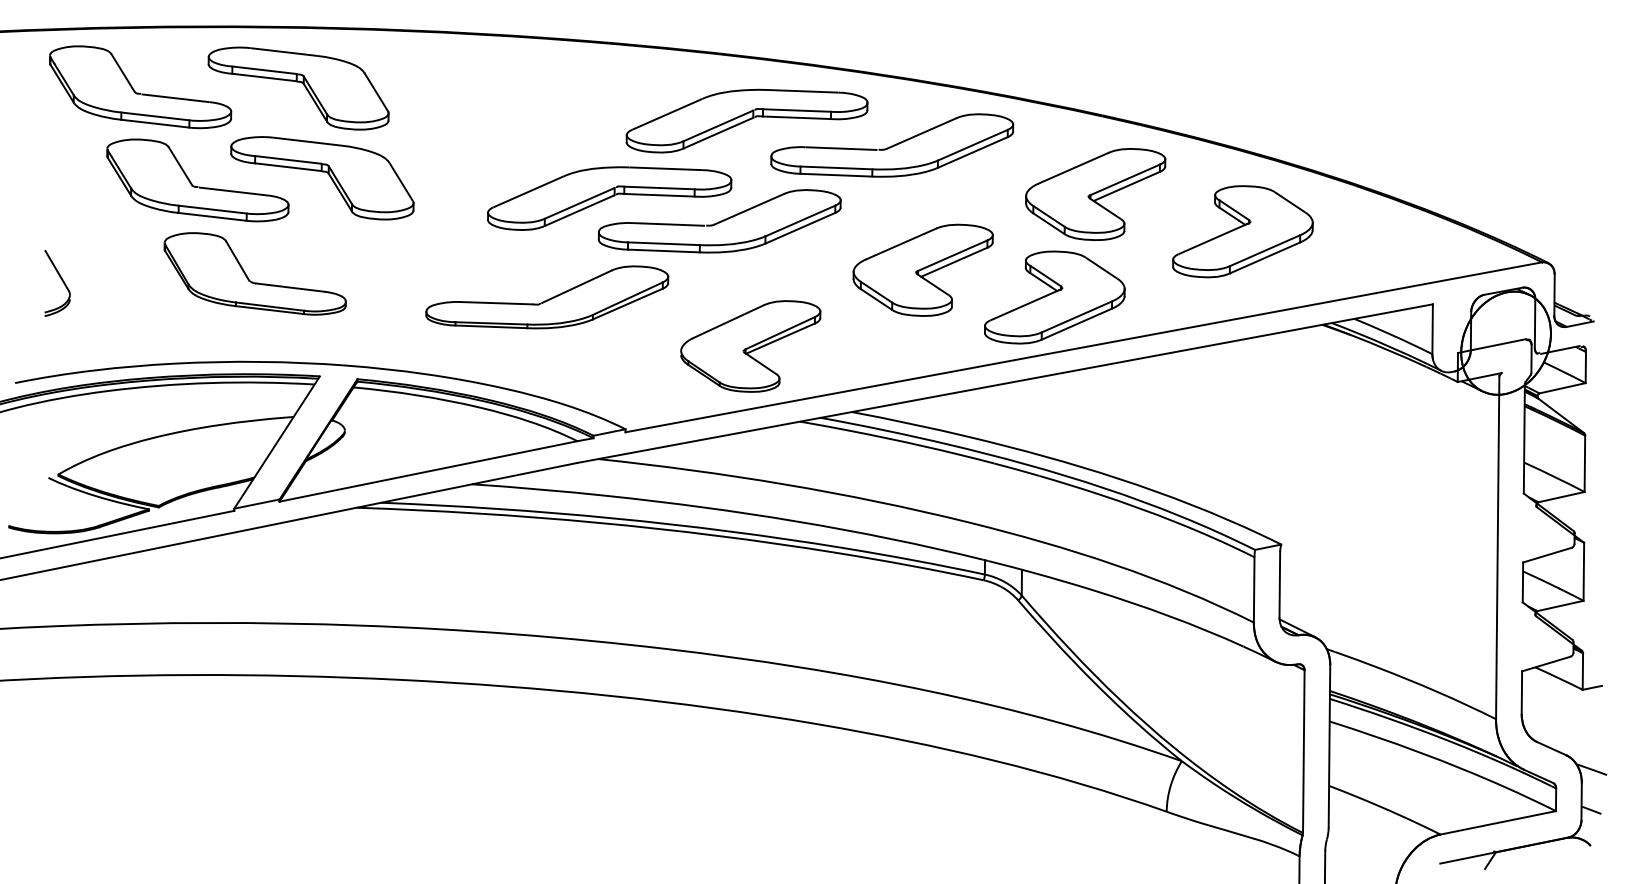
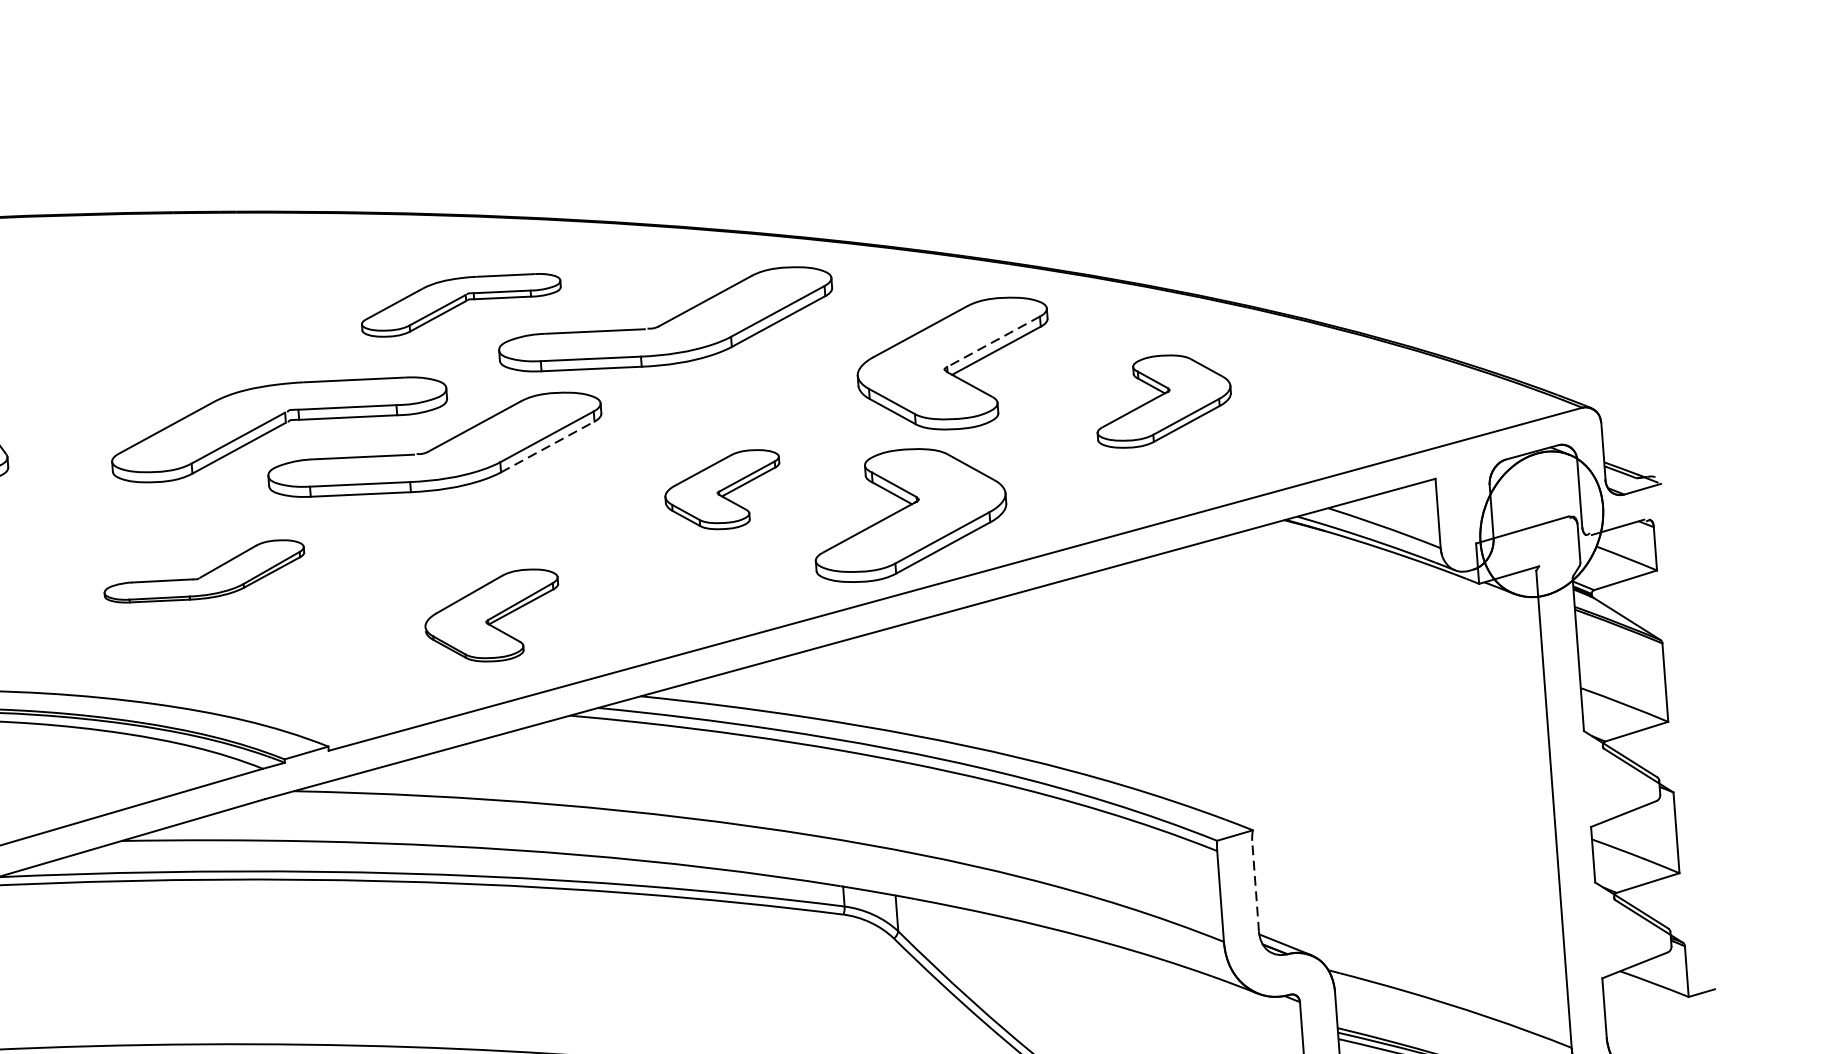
part: (746, 120) -> (460, 303), size x0.6
line: (1125, 179) -> (993, 341), solid -> dashed
line: (800, 228) -> (548, 447), solid -> dashed
part: (1242, 231) -> (1162, 399), size x0.7
part: (922, 269) -> (722, 489), size x0.6
part: (547, 297) -> (204, 572), size x0.6
part: (750, 346) -> (492, 617), size x0.7
line: (1279, 584) -> (1255, 885), solid -> dashed

